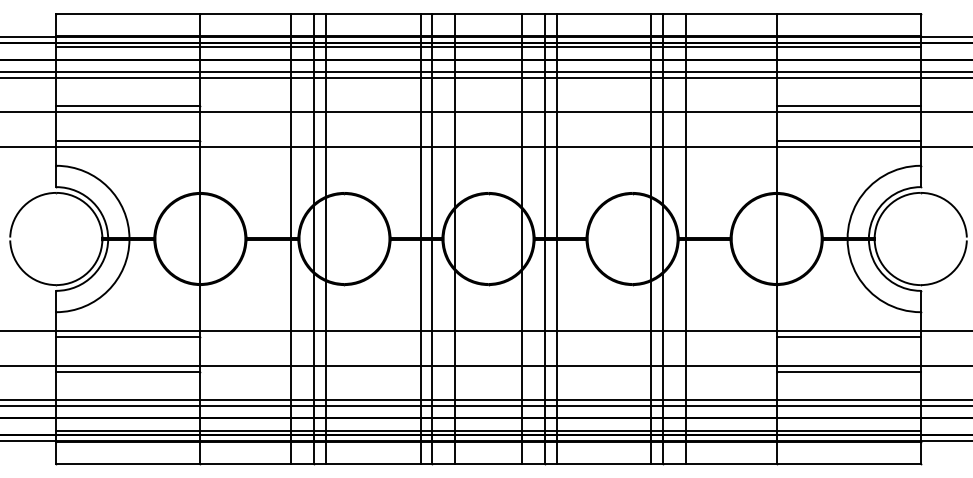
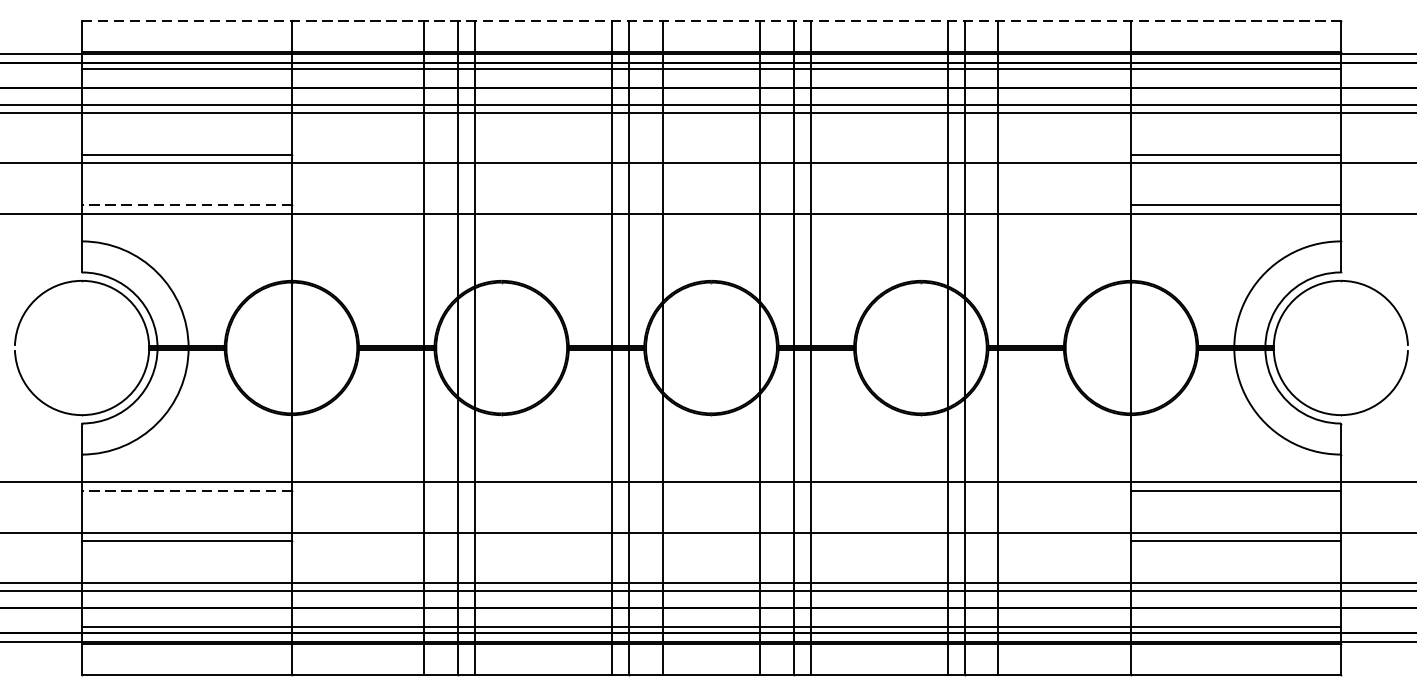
line: (489, 14) -> (712, 21), solid -> dashed
line: (127, 141) -> (185, 206), solid -> dashed
line: (127, 336) -> (185, 489), solid -> dashed

